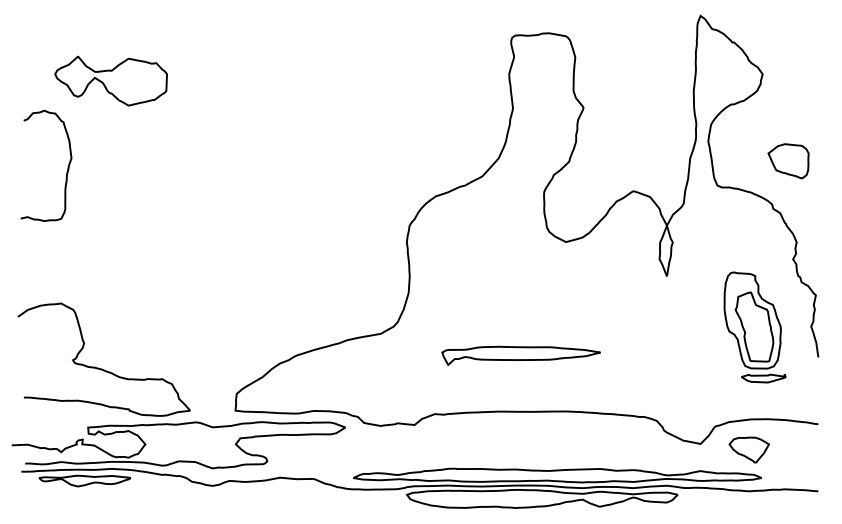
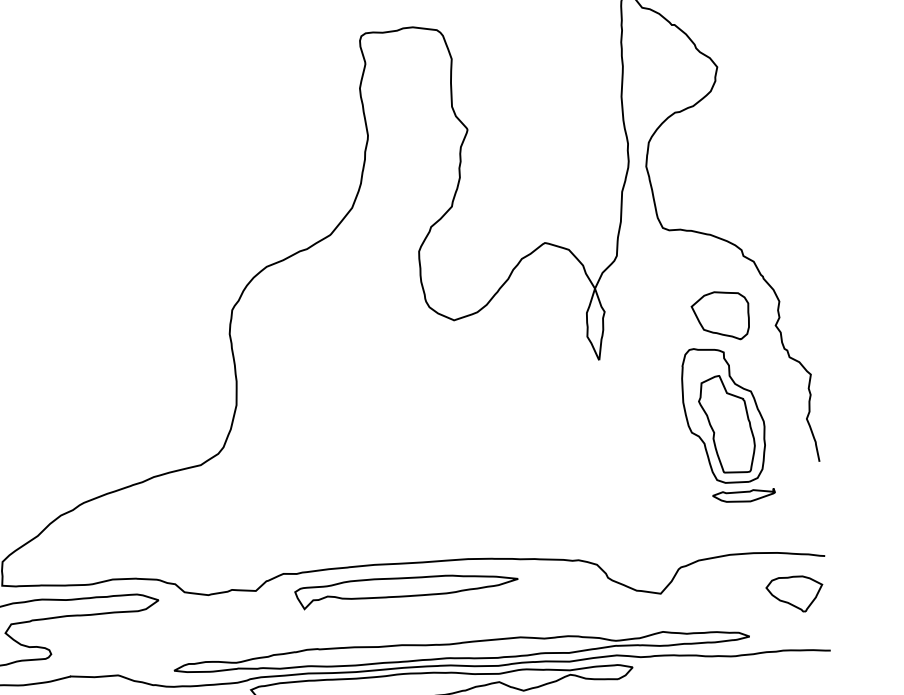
part: (788, 161) -> (720, 316), moved
part: (520, 355) -> (405, 589), moved
part: (749, 449) -> (794, 593), moved

